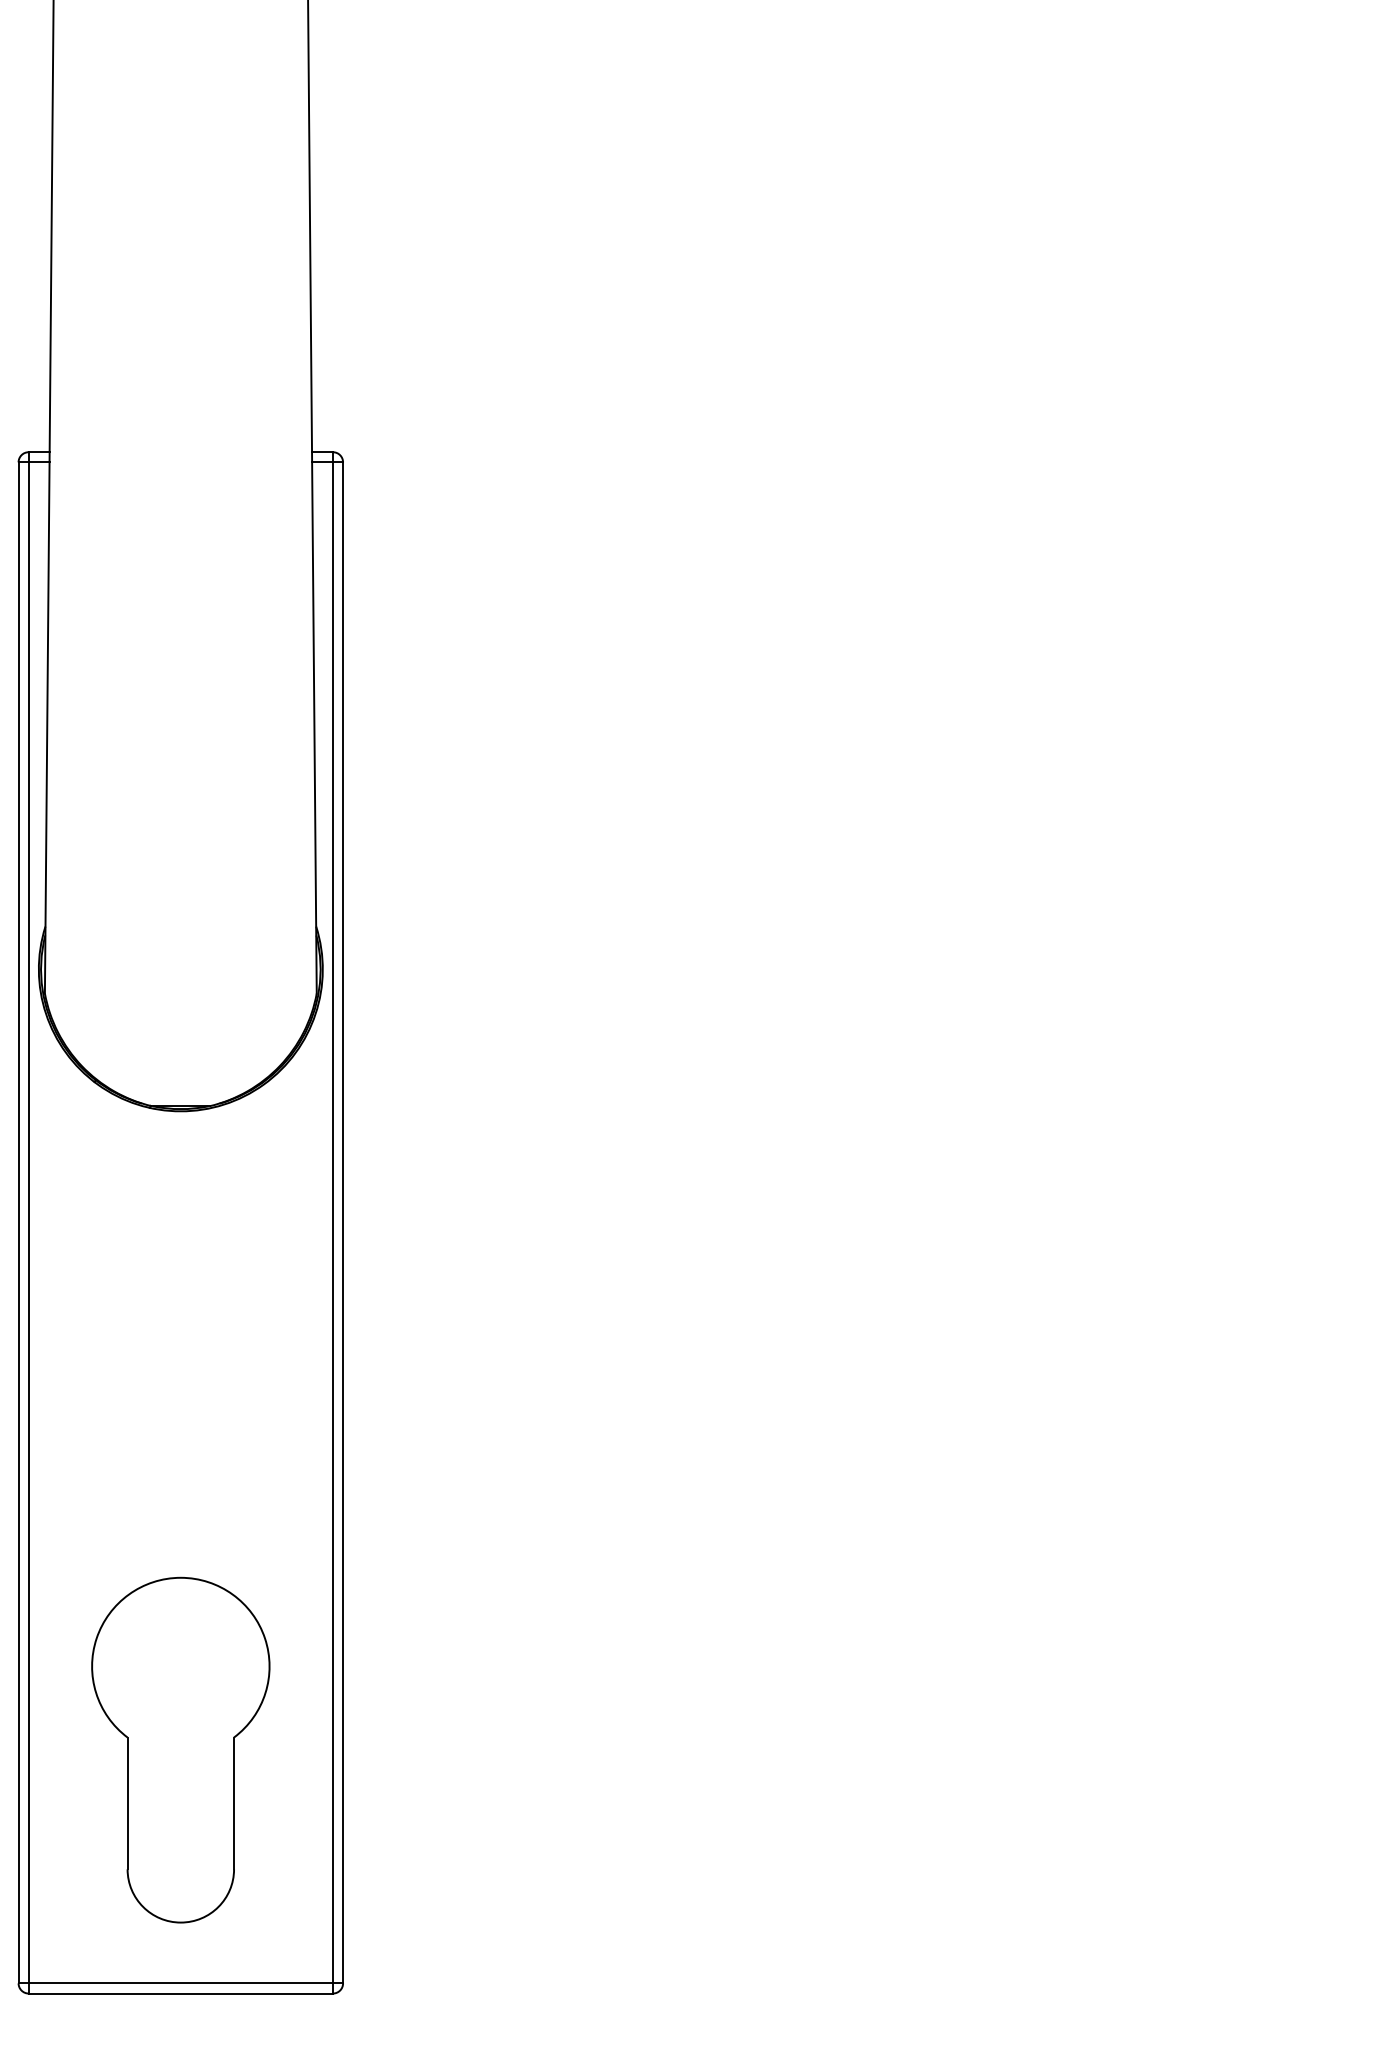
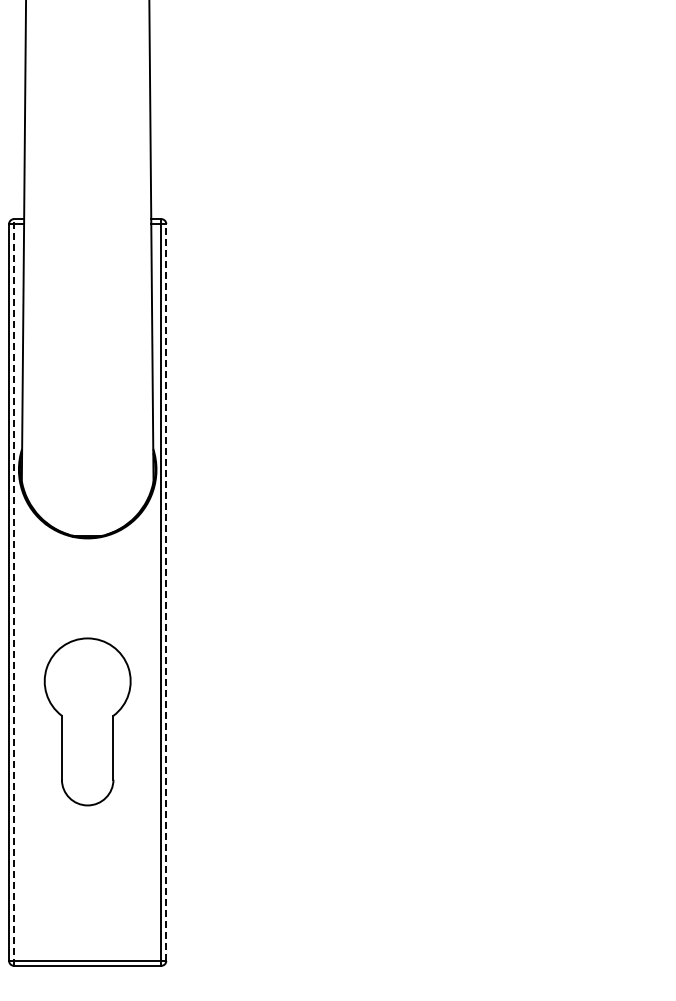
line: (29, 1220) -> (14, 591), solid -> dashed
line: (343, 1220) -> (166, 591), solid -> dashed
part: (180, 1749) -> (87, 721), moved

